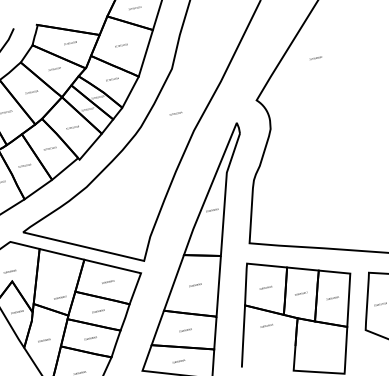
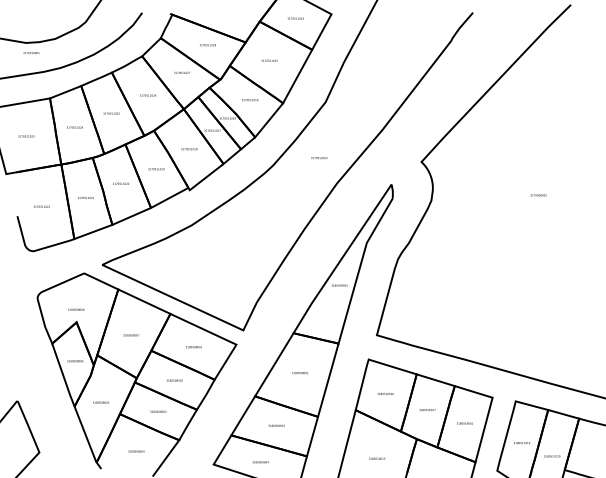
text: (315, 58) -> (538, 195), moved
text: (60, 297) -> (131, 335), moved
text: (266, 325) -> (377, 458), moved

